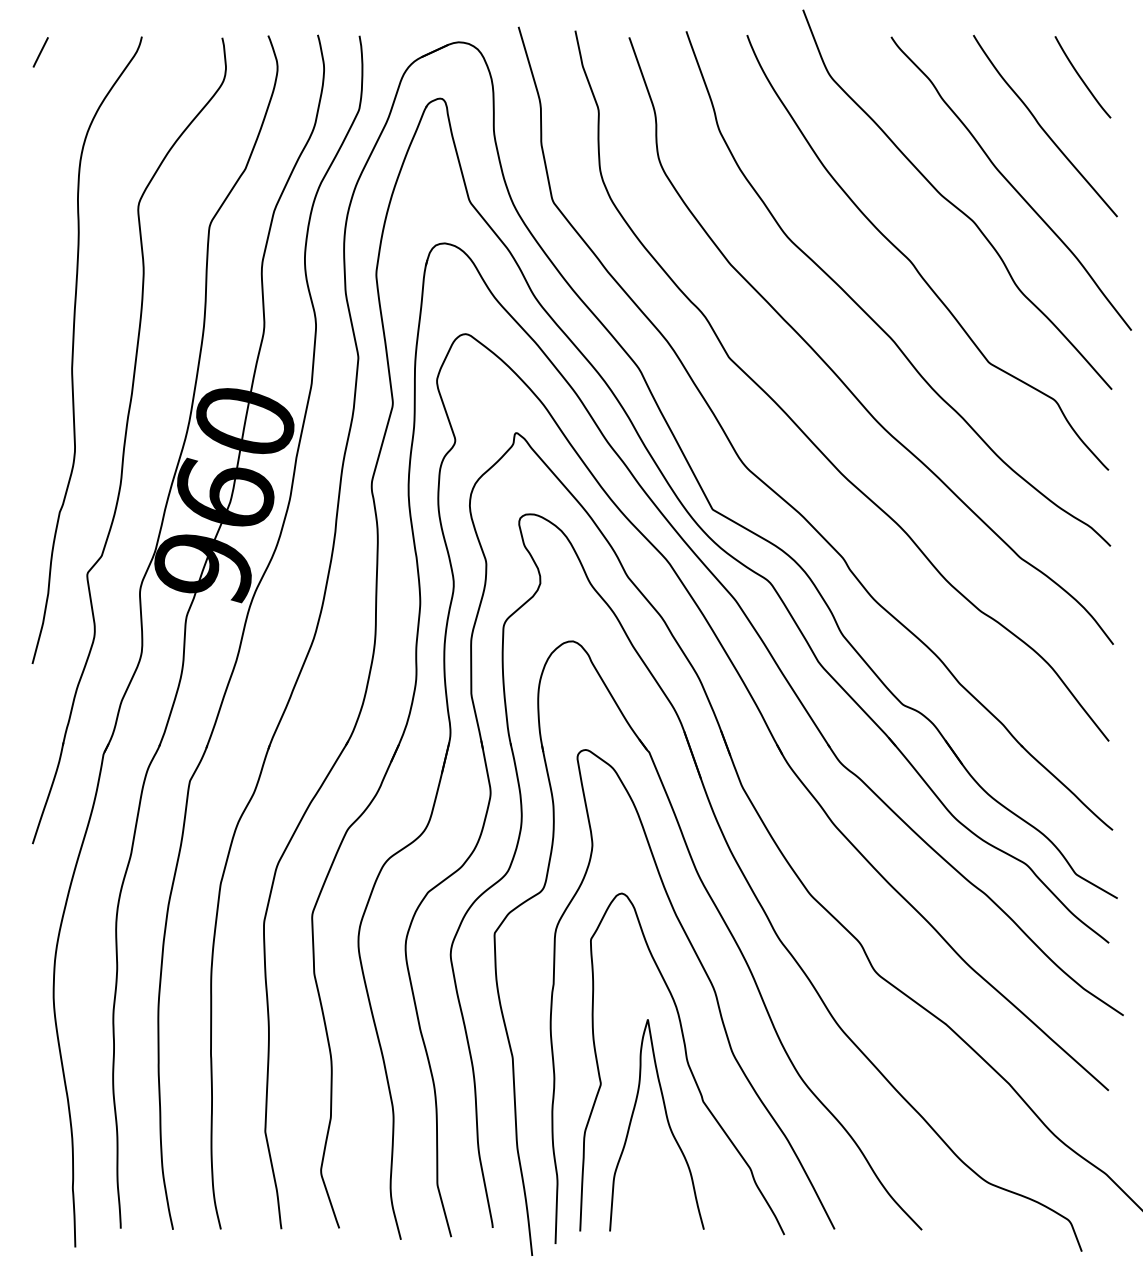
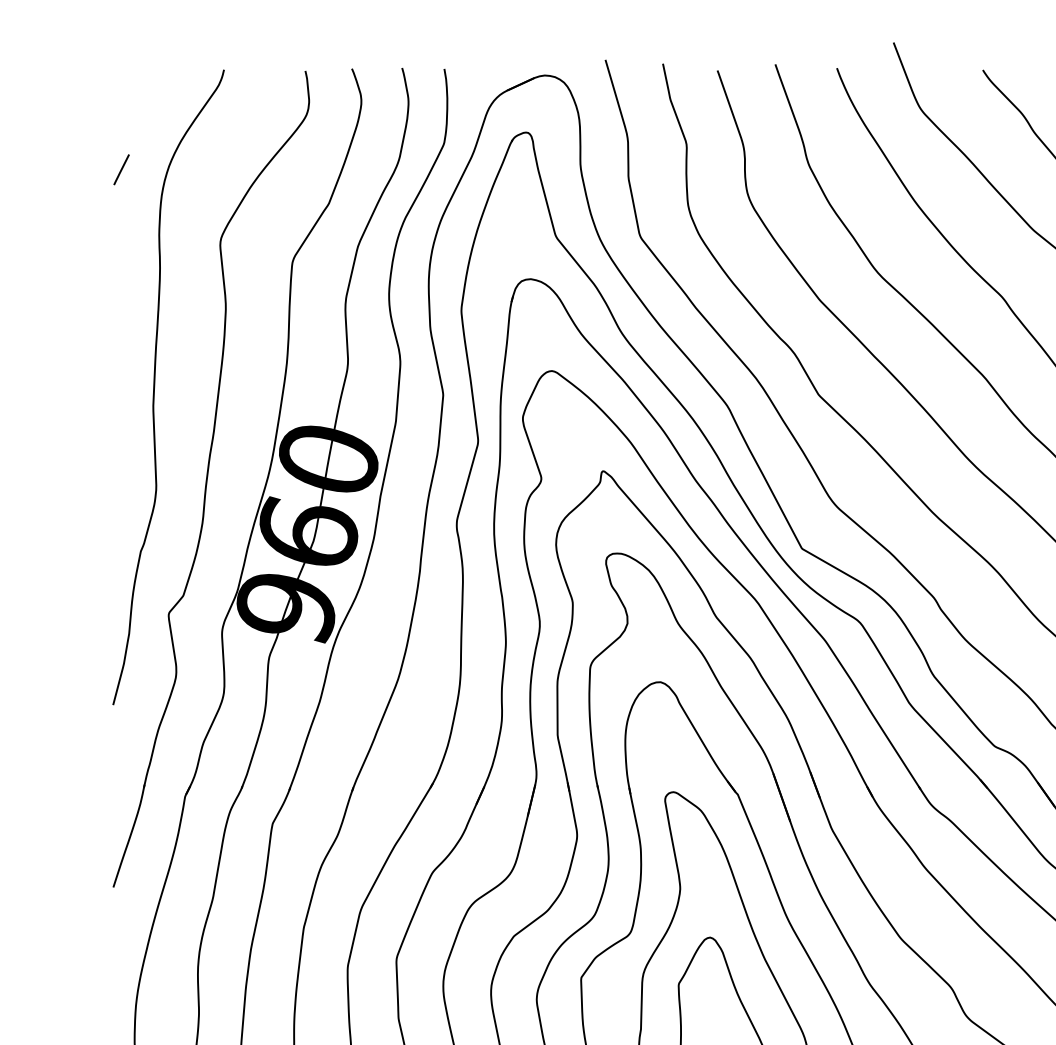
line: (40, 52) -> (121, 169), moved

